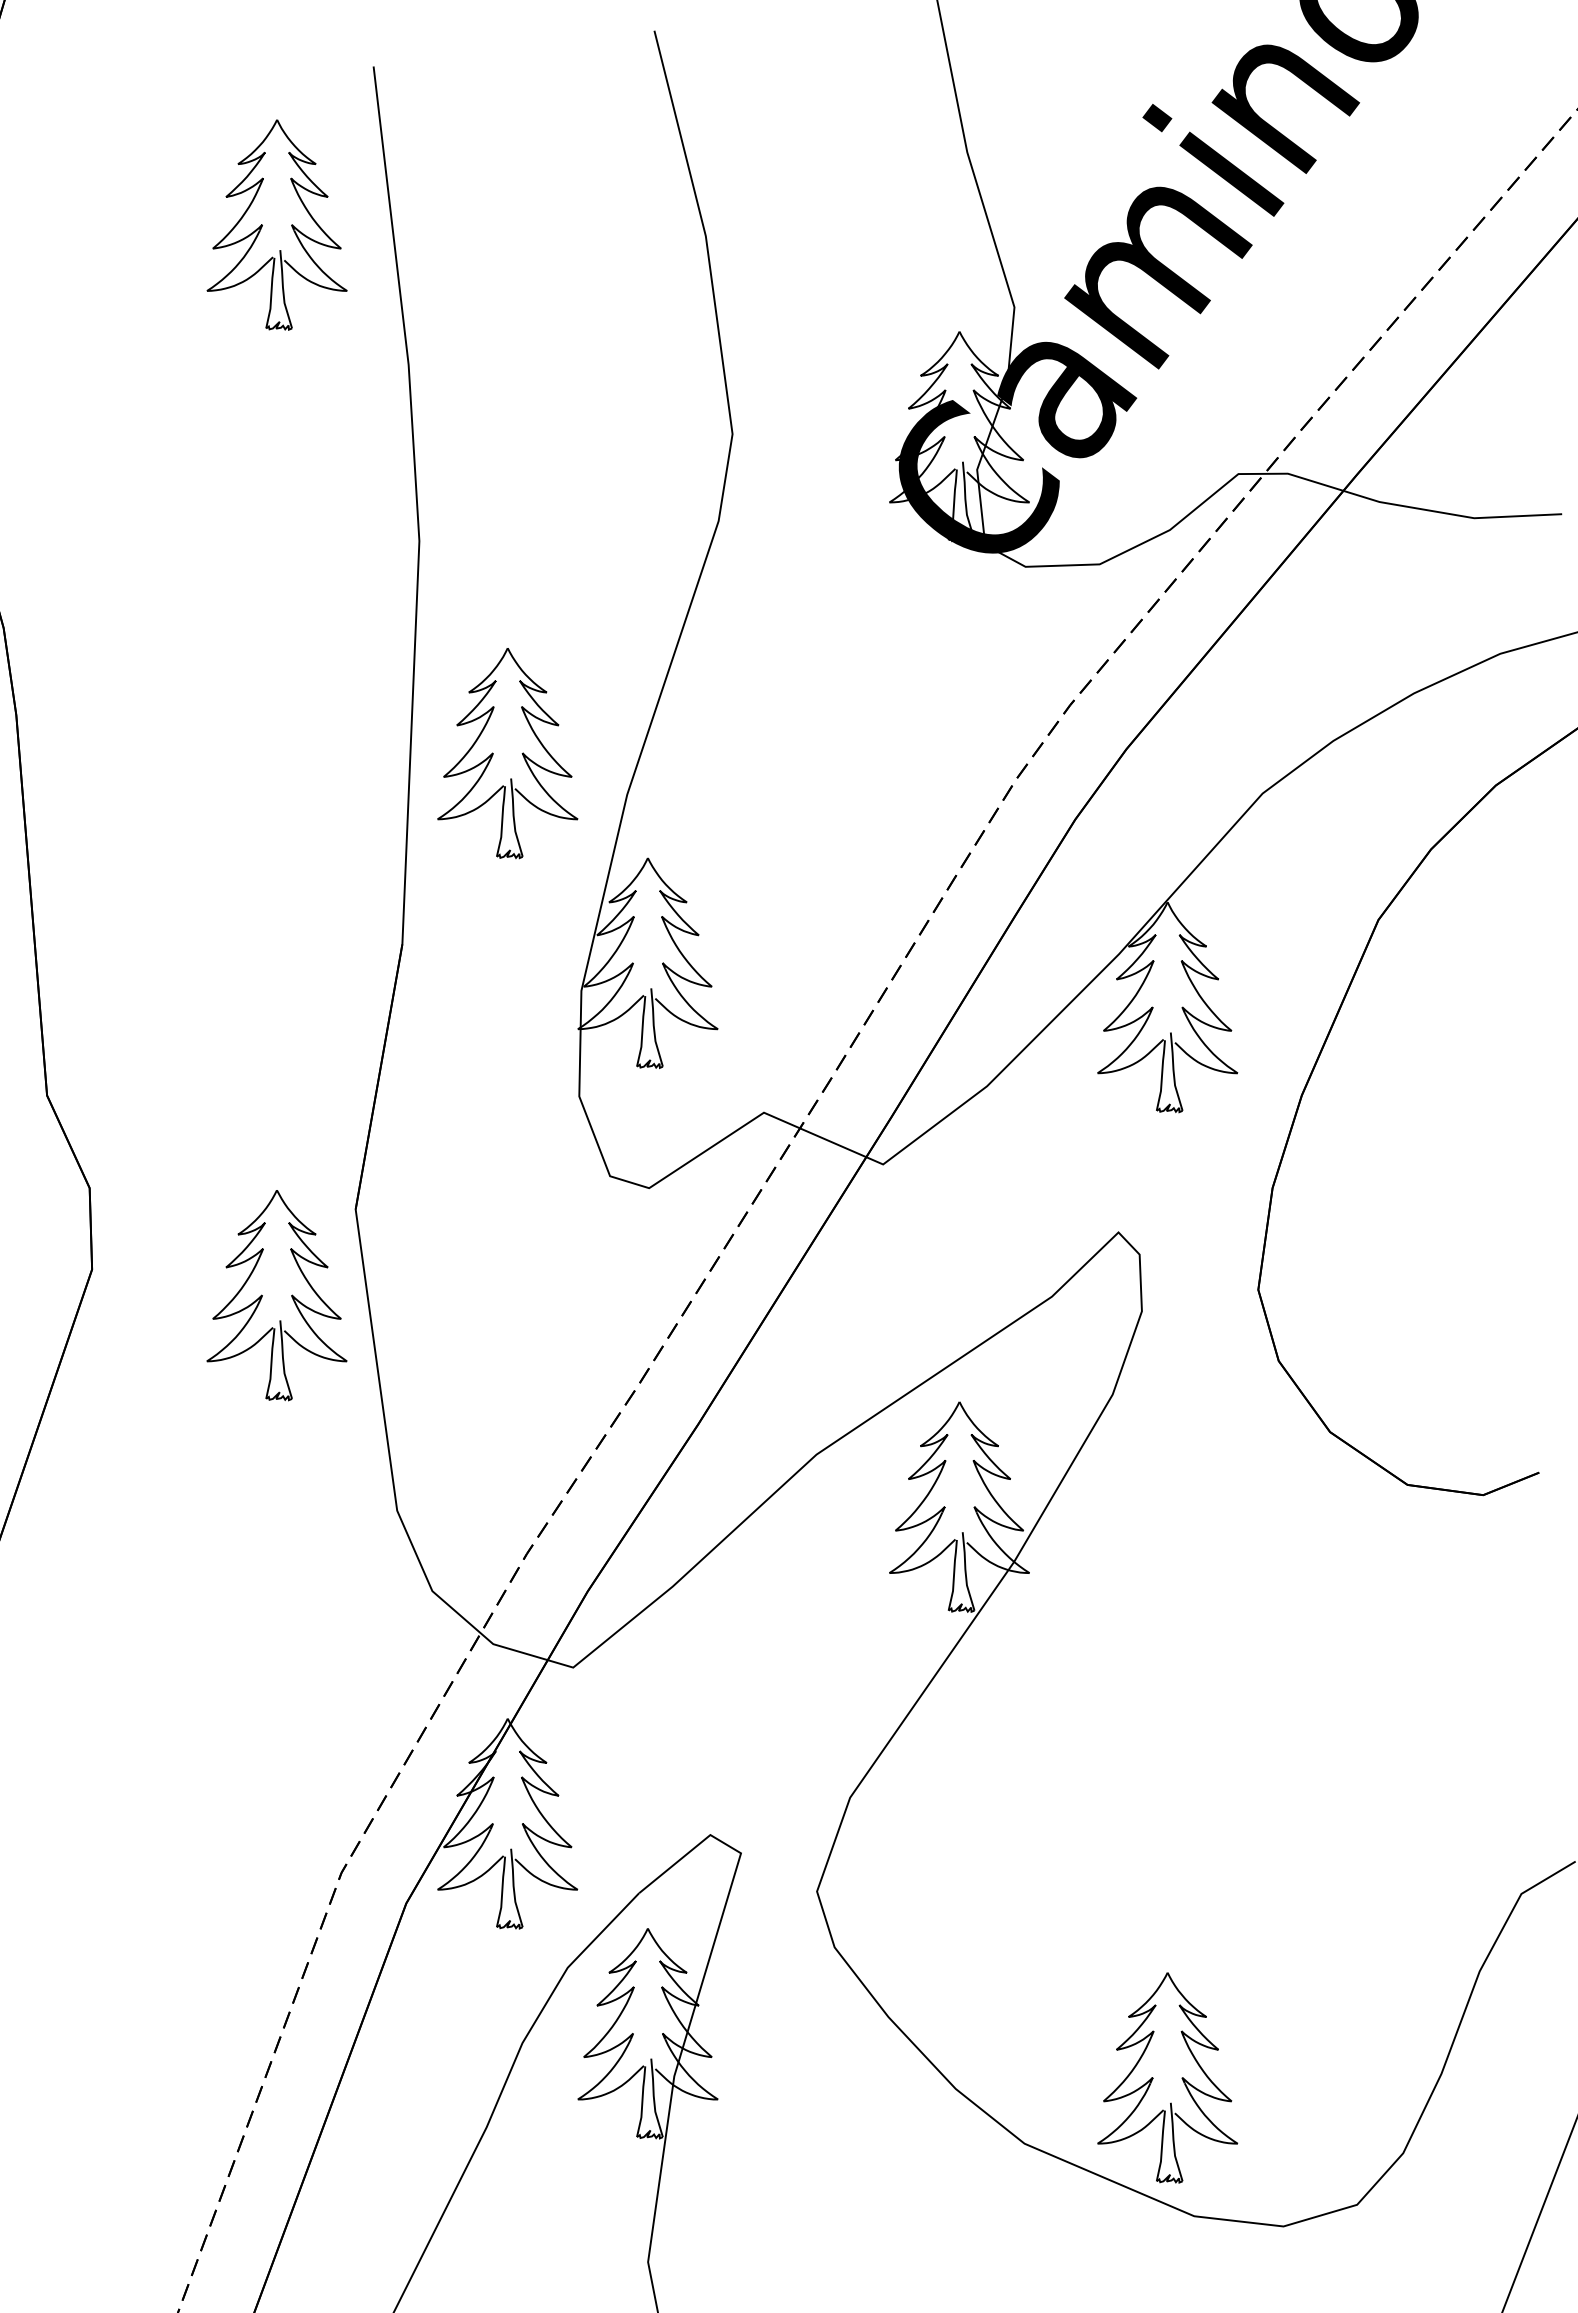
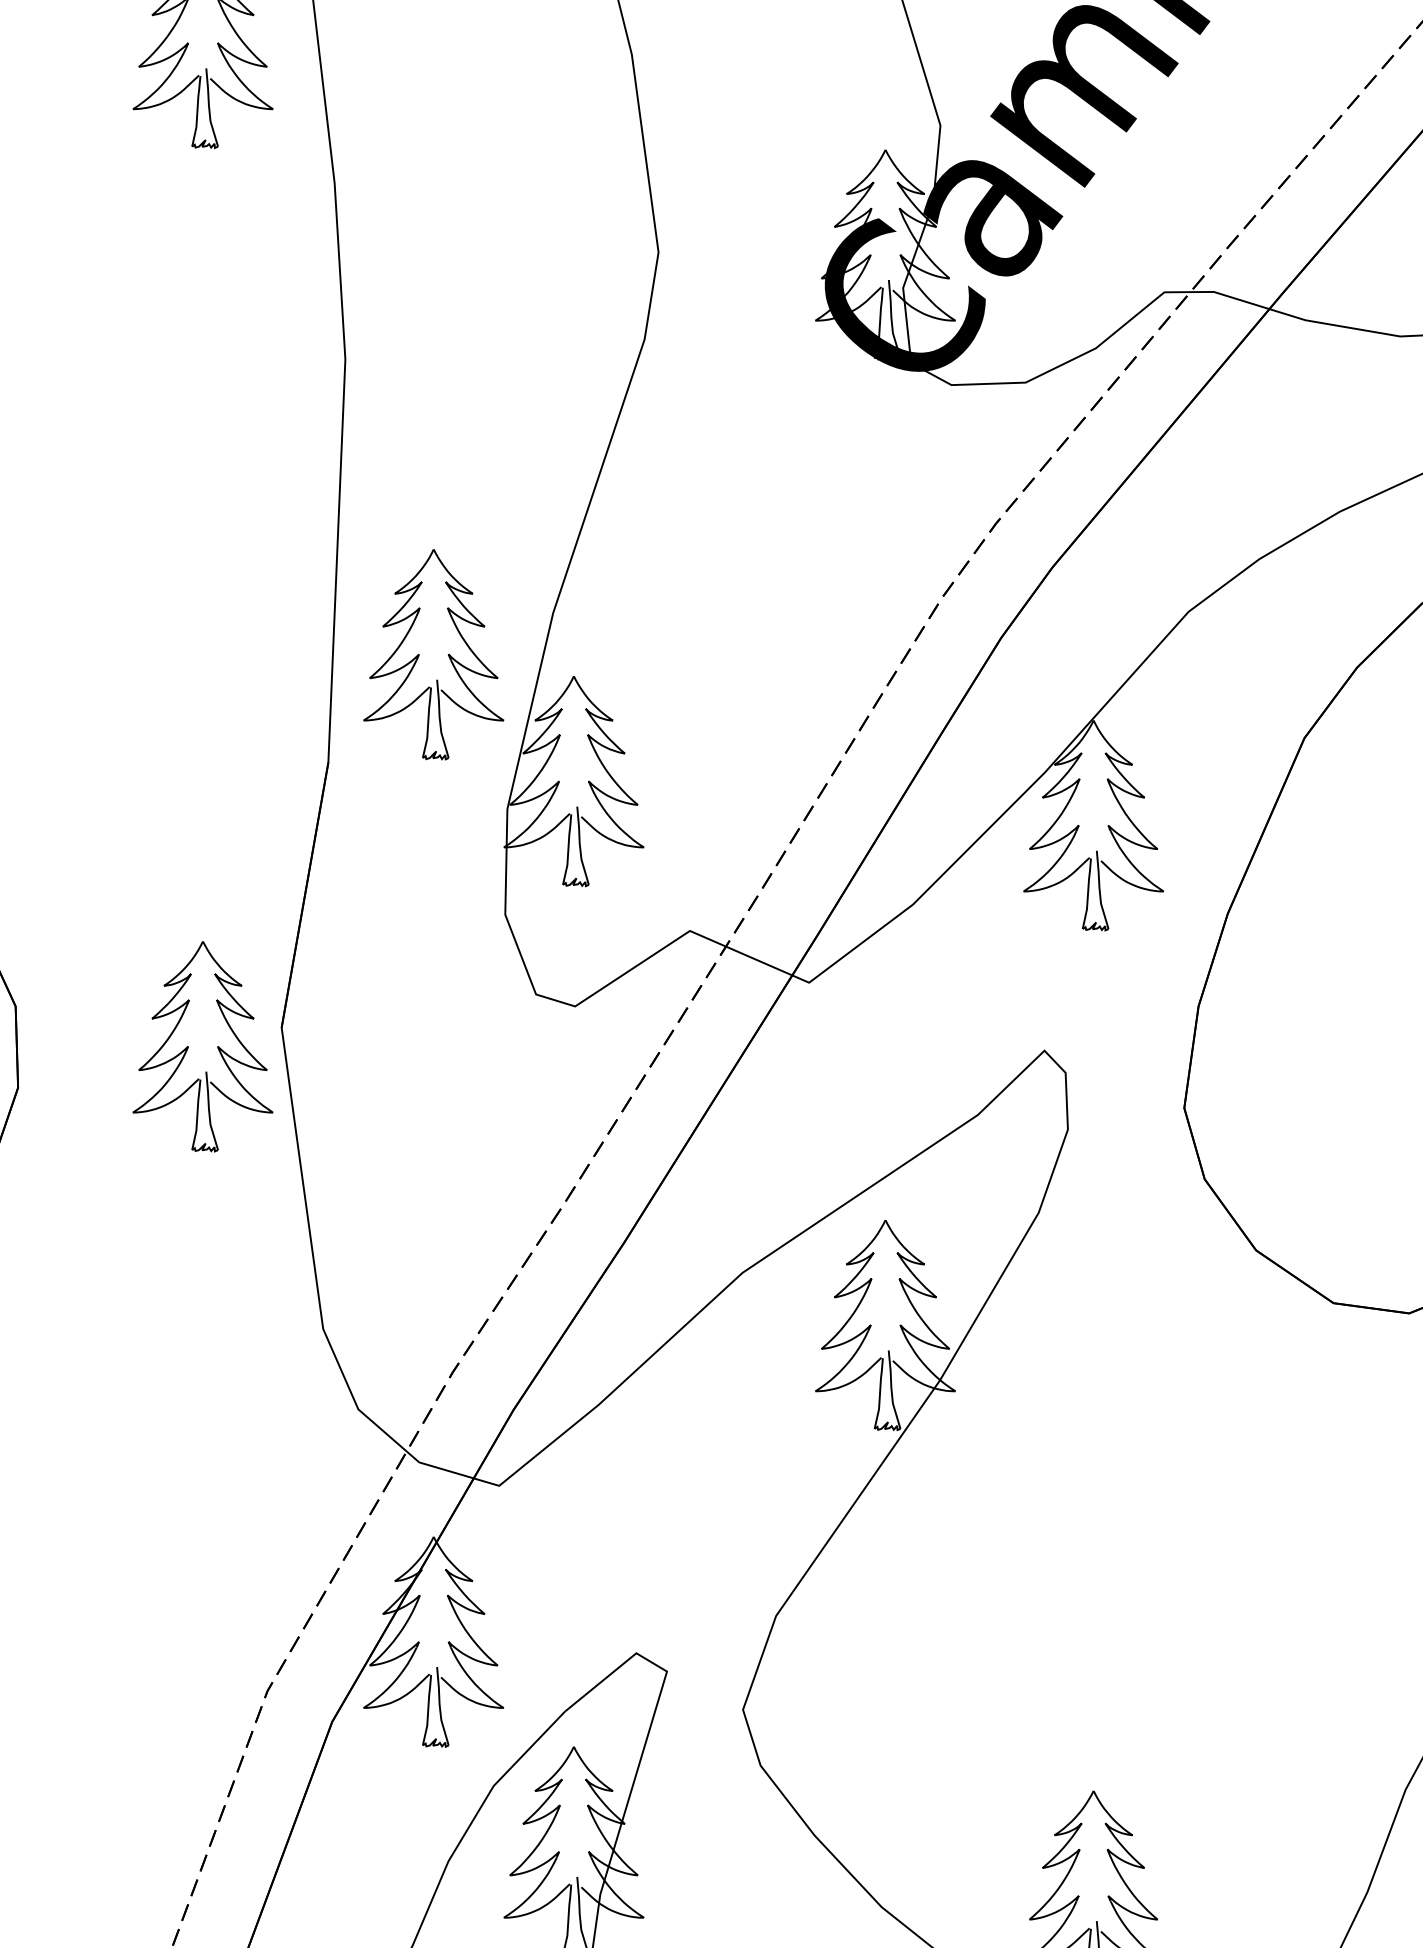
part: (507, 753) -> (433, 654), moved
part: (262, 1295) -> (188, 1046), moved

